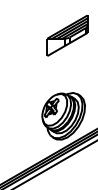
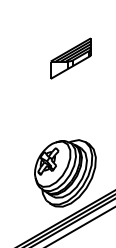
part: (67, 35) -> (70, 58), size x0.7

